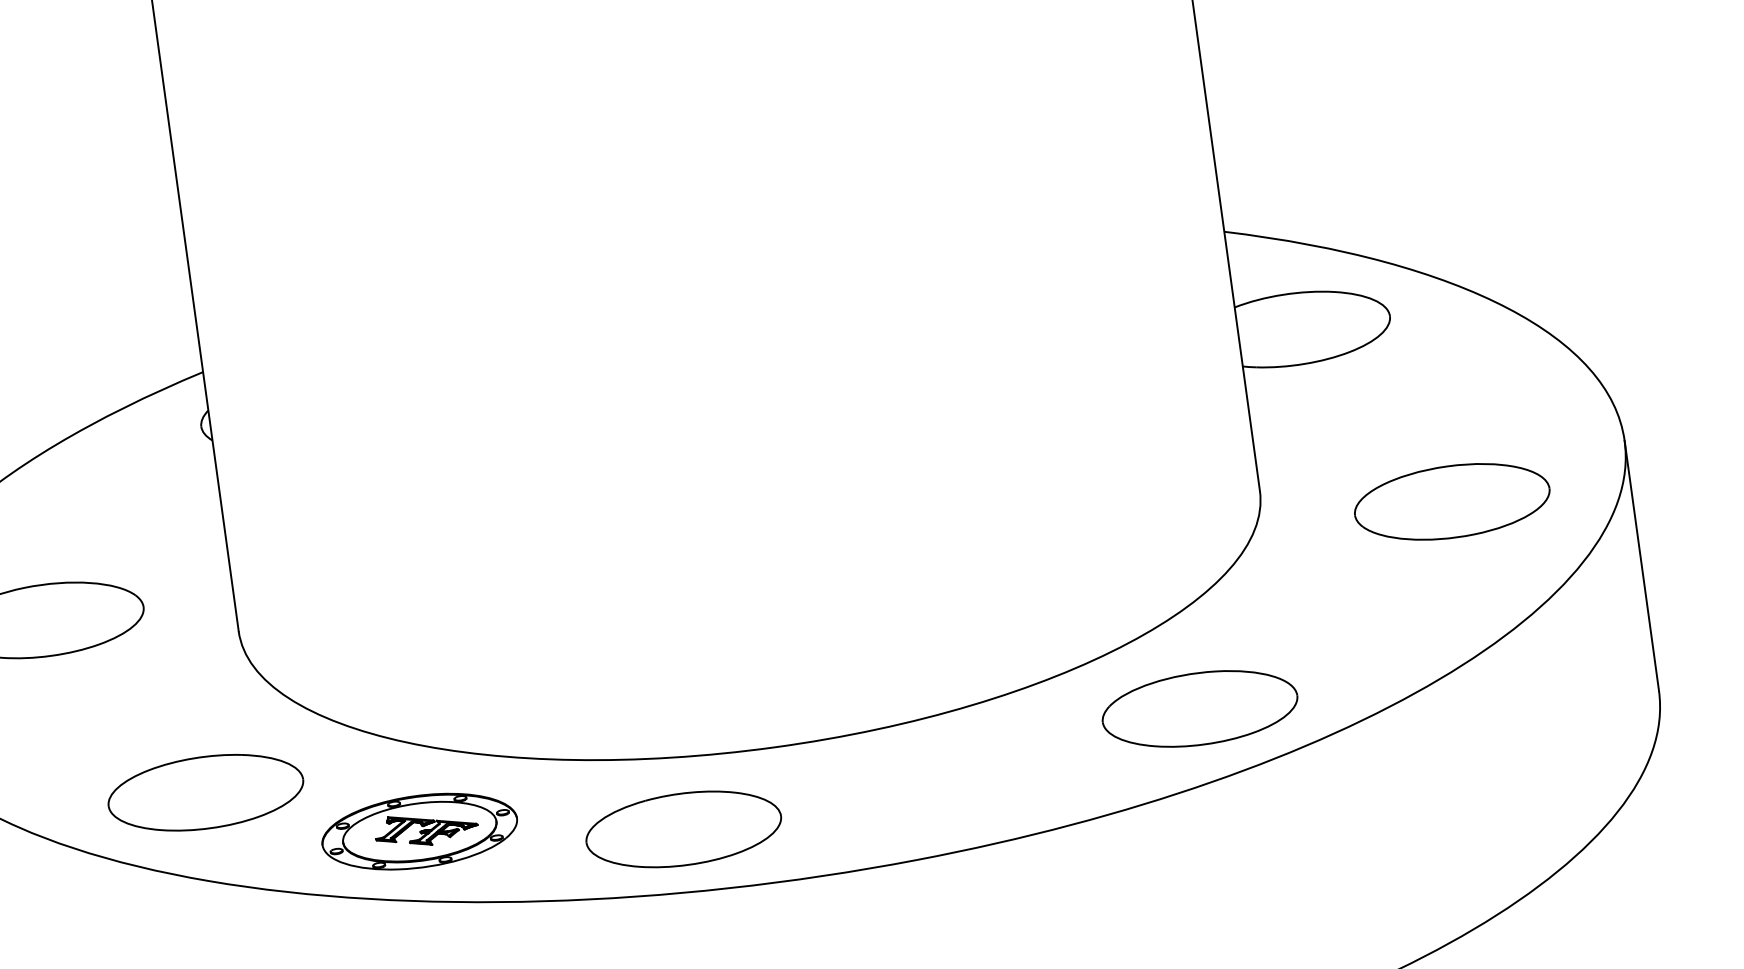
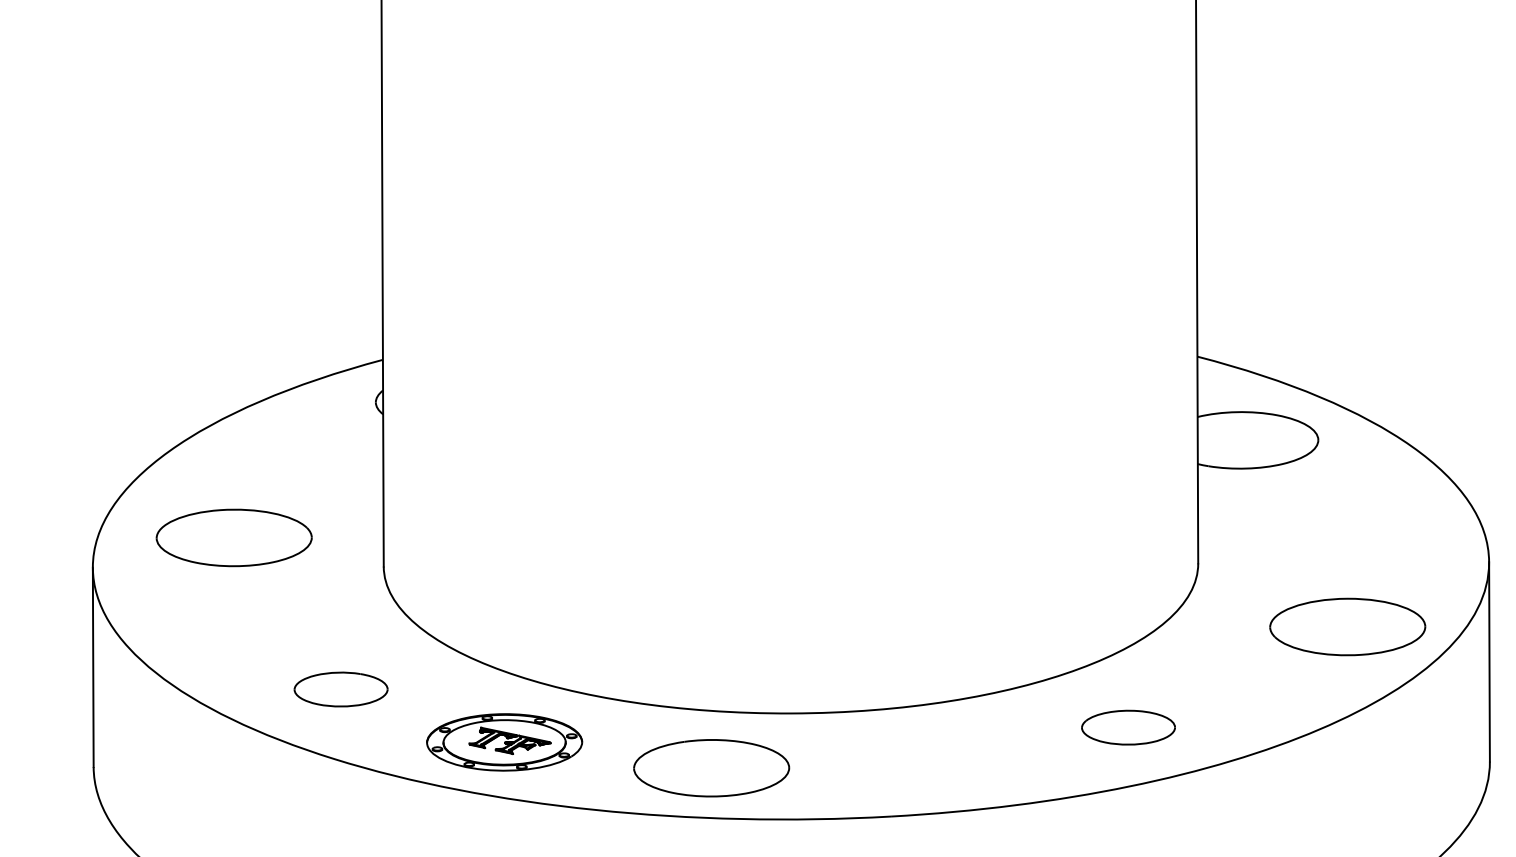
part: (1451, 501) -> (1347, 626), moved
part: (1199, 708) -> (1128, 727), size x0.6
part: (205, 792) -> (340, 689), size x0.6

